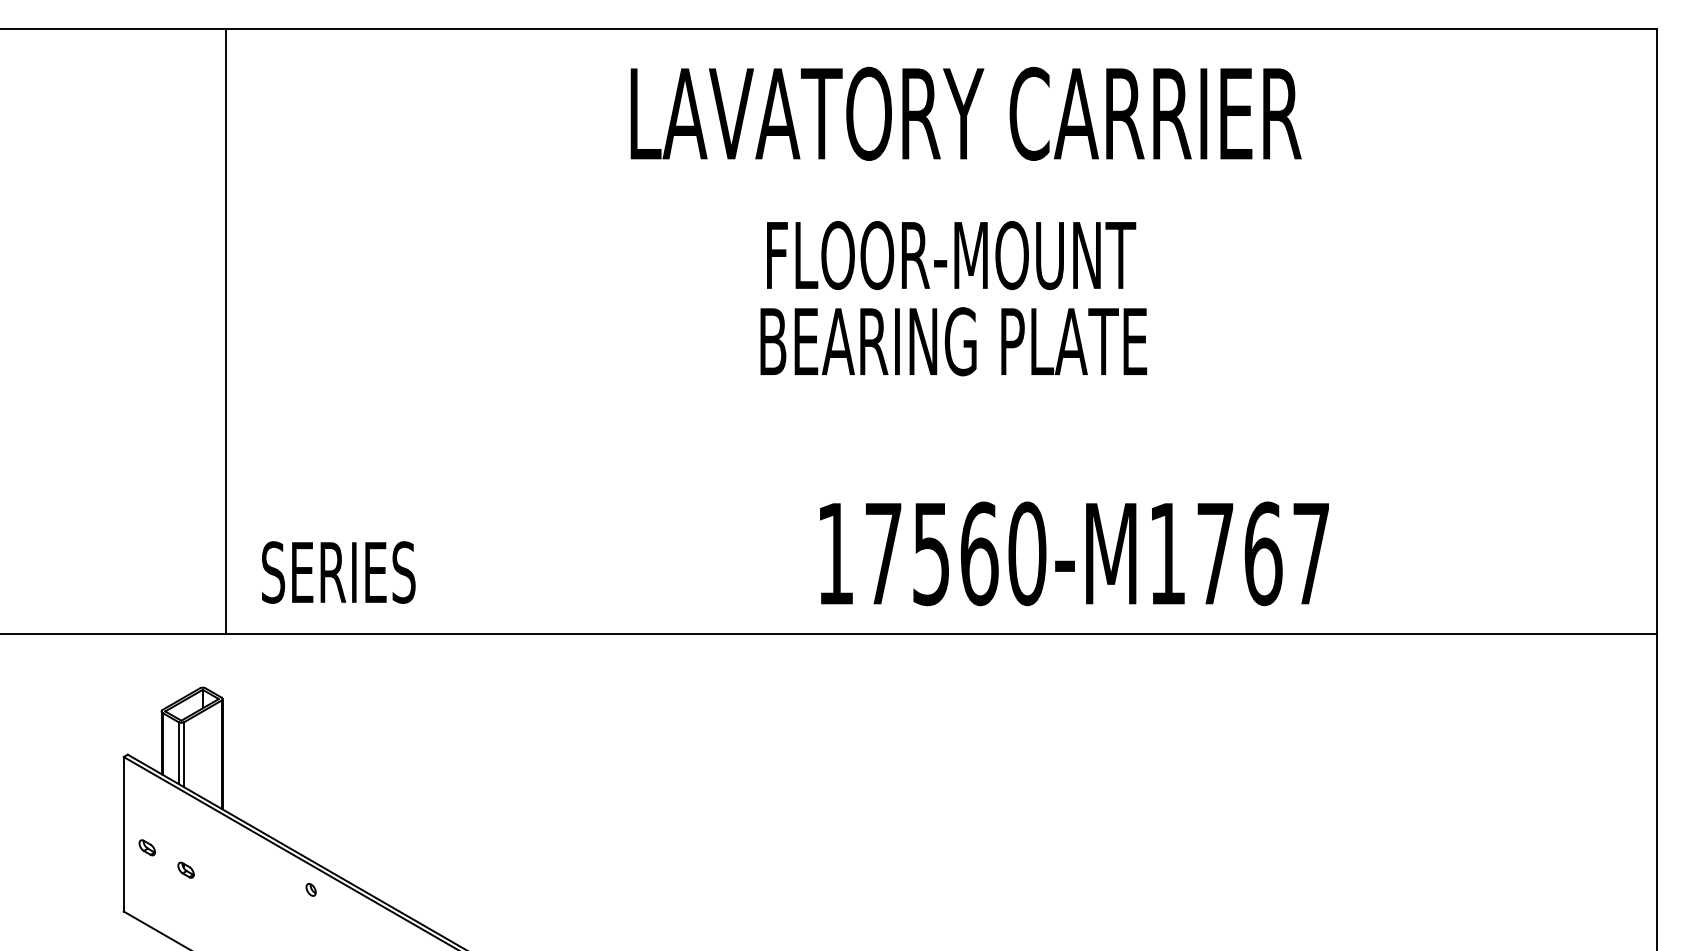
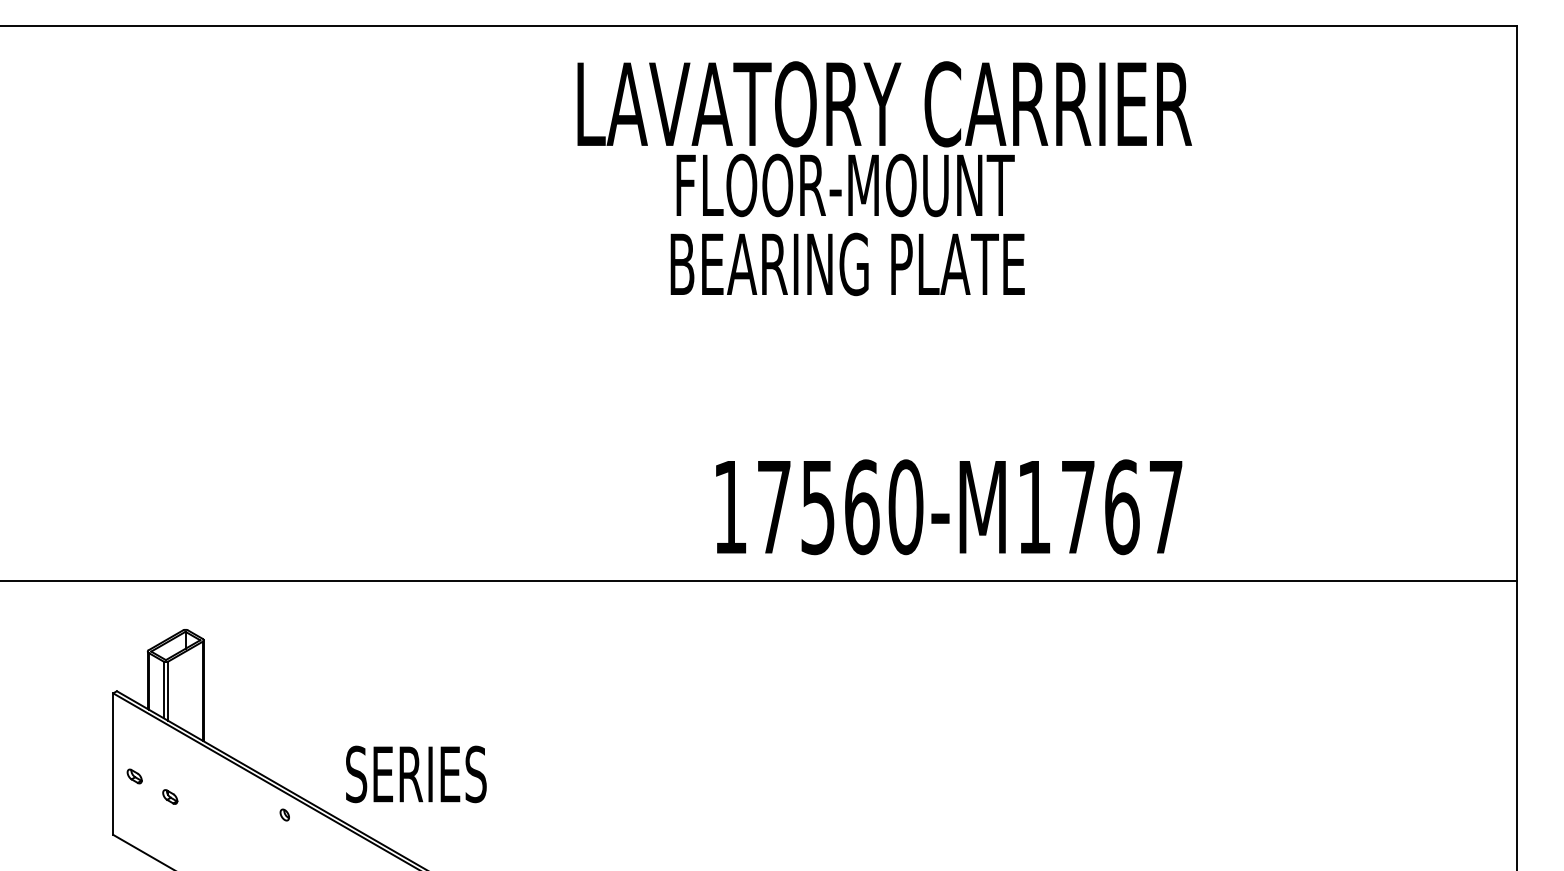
text: (953, 298) -> (847, 224), moved
line: (226, 331) -> (207, 303), removed
text: (1074, 553) -> (949, 506), moved
text: (338, 572) -> (416, 774), moved

